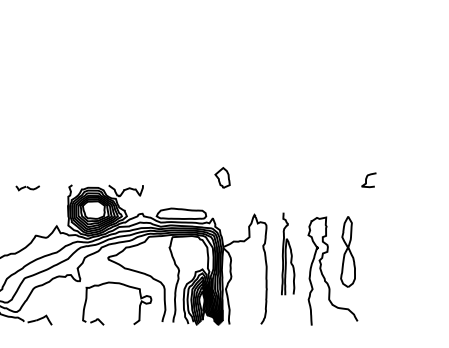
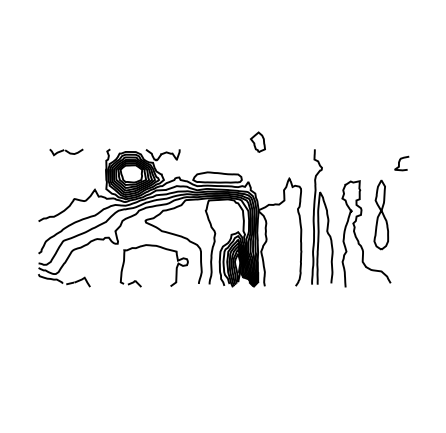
curve: (366, 180) -> (399, 163), moved
part: (27, 188) -> (66, 152), size x1.43
part: (288, 253) -> (322, 216), size x1.67

